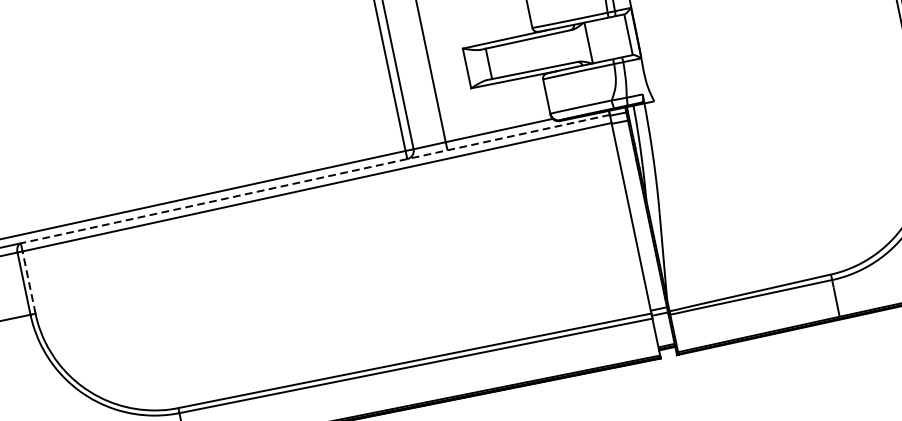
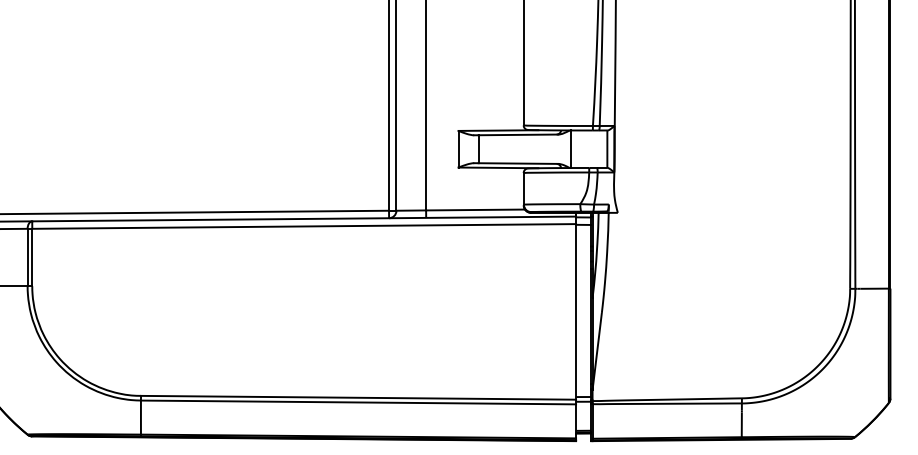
line: (315, 178) -> (304, 218), dashed -> solid
line: (29, 282) -> (32, 257), dashed -> solid

